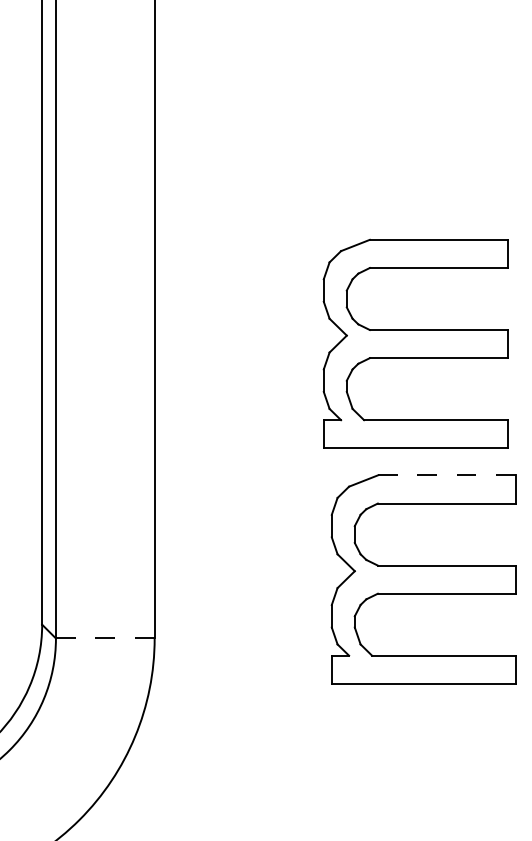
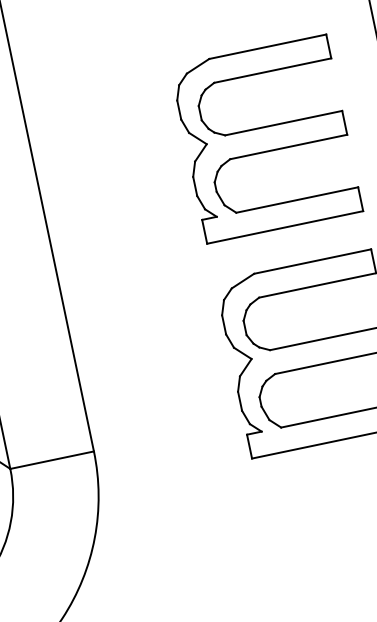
part: (415, 343) -> (266, 138), moved
line: (446, 475) -> (312, 261), dashed -> solid
line: (104, 638) -> (51, 460), dashed -> solid

